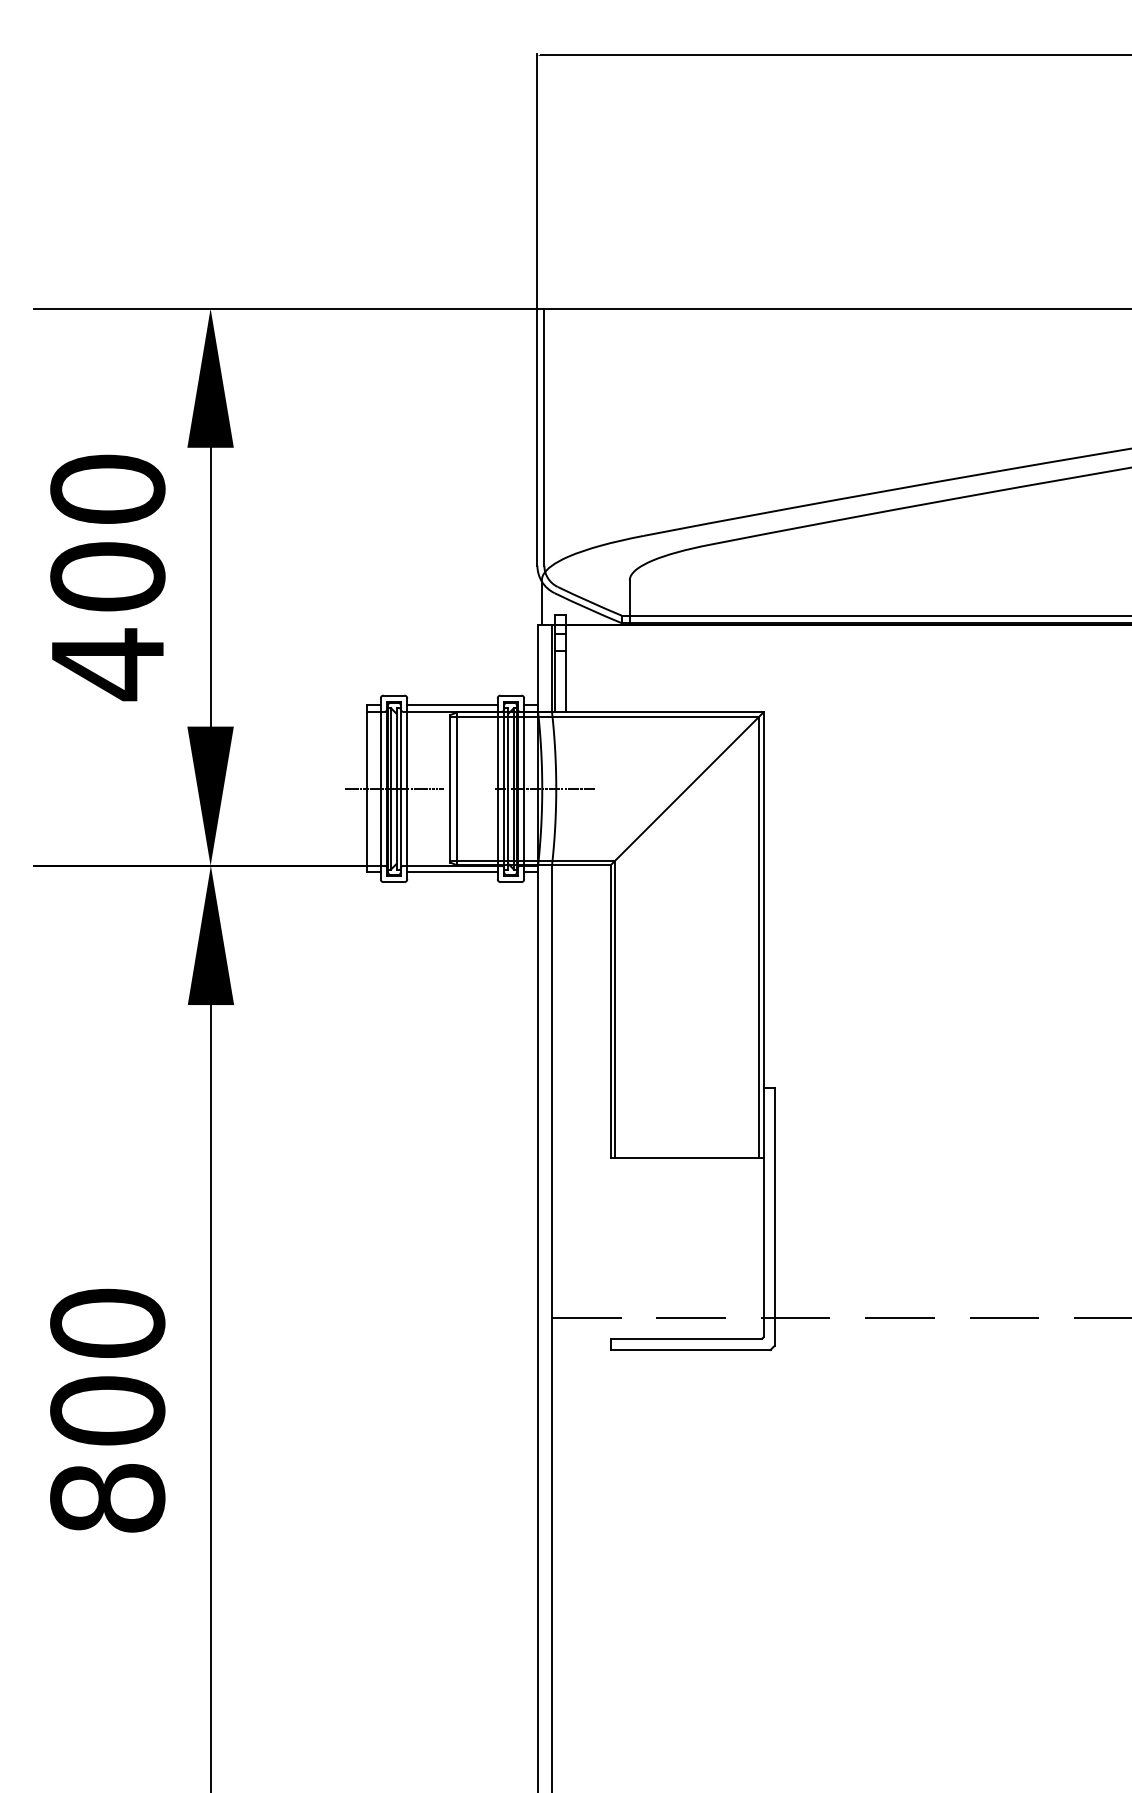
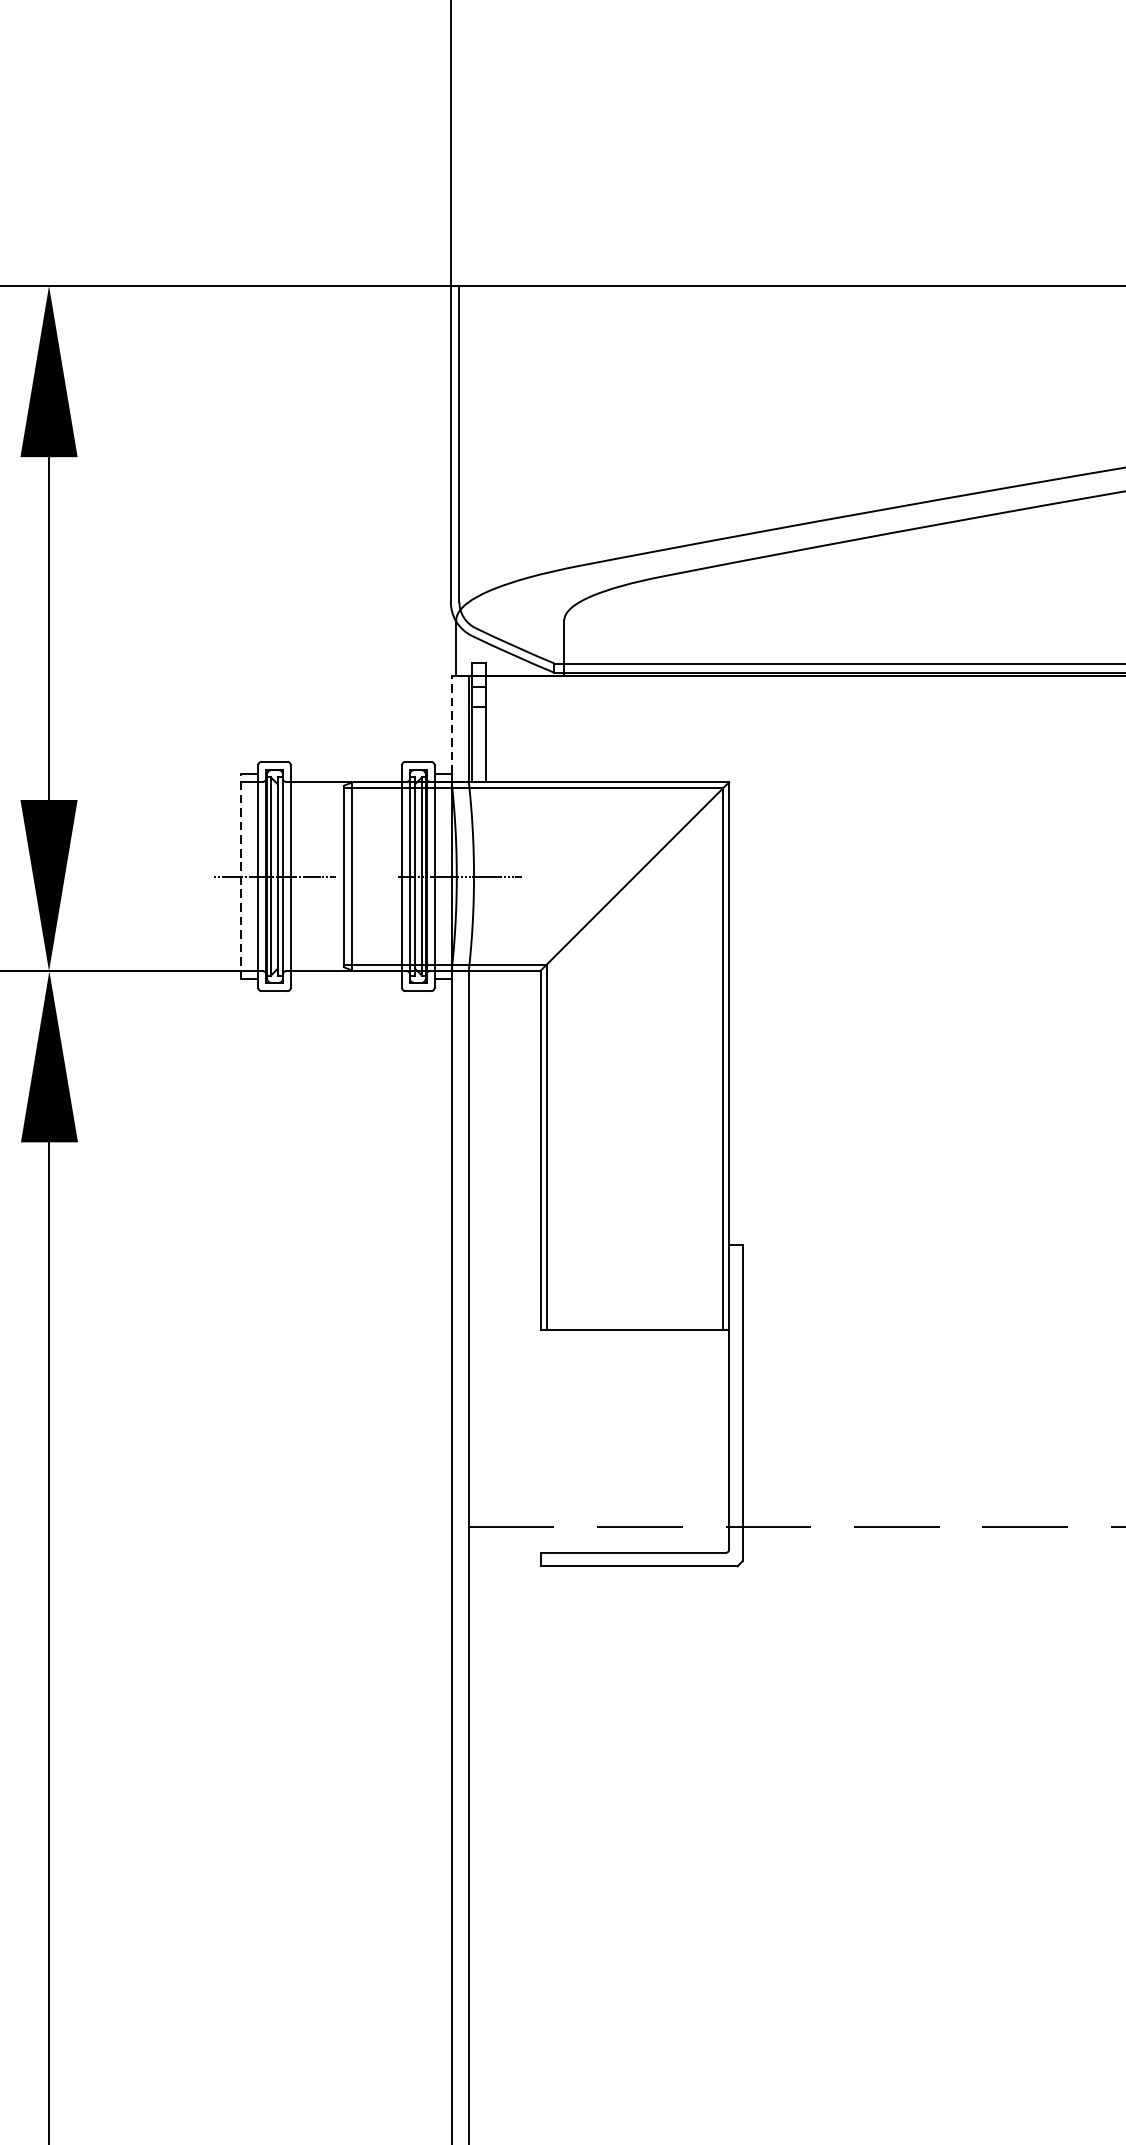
line: (538, 665) -> (452, 724), solid -> dashed
line: (452, 705) -> (346, 774), removed
line: (366, 788) -> (240, 876), solid -> dashed
line: (452, 872) -> (346, 979), removed

